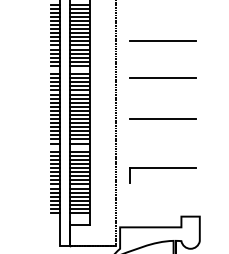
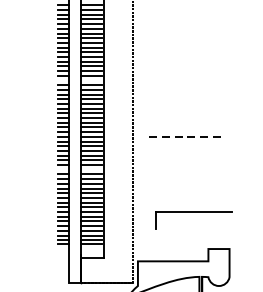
line: (162, 41) -> (186, 47), removed
line: (162, 78) -> (186, 90), removed
line: (163, 119) -> (187, 137), solid -> dashed
part: (162, 168) -> (193, 212), moved

